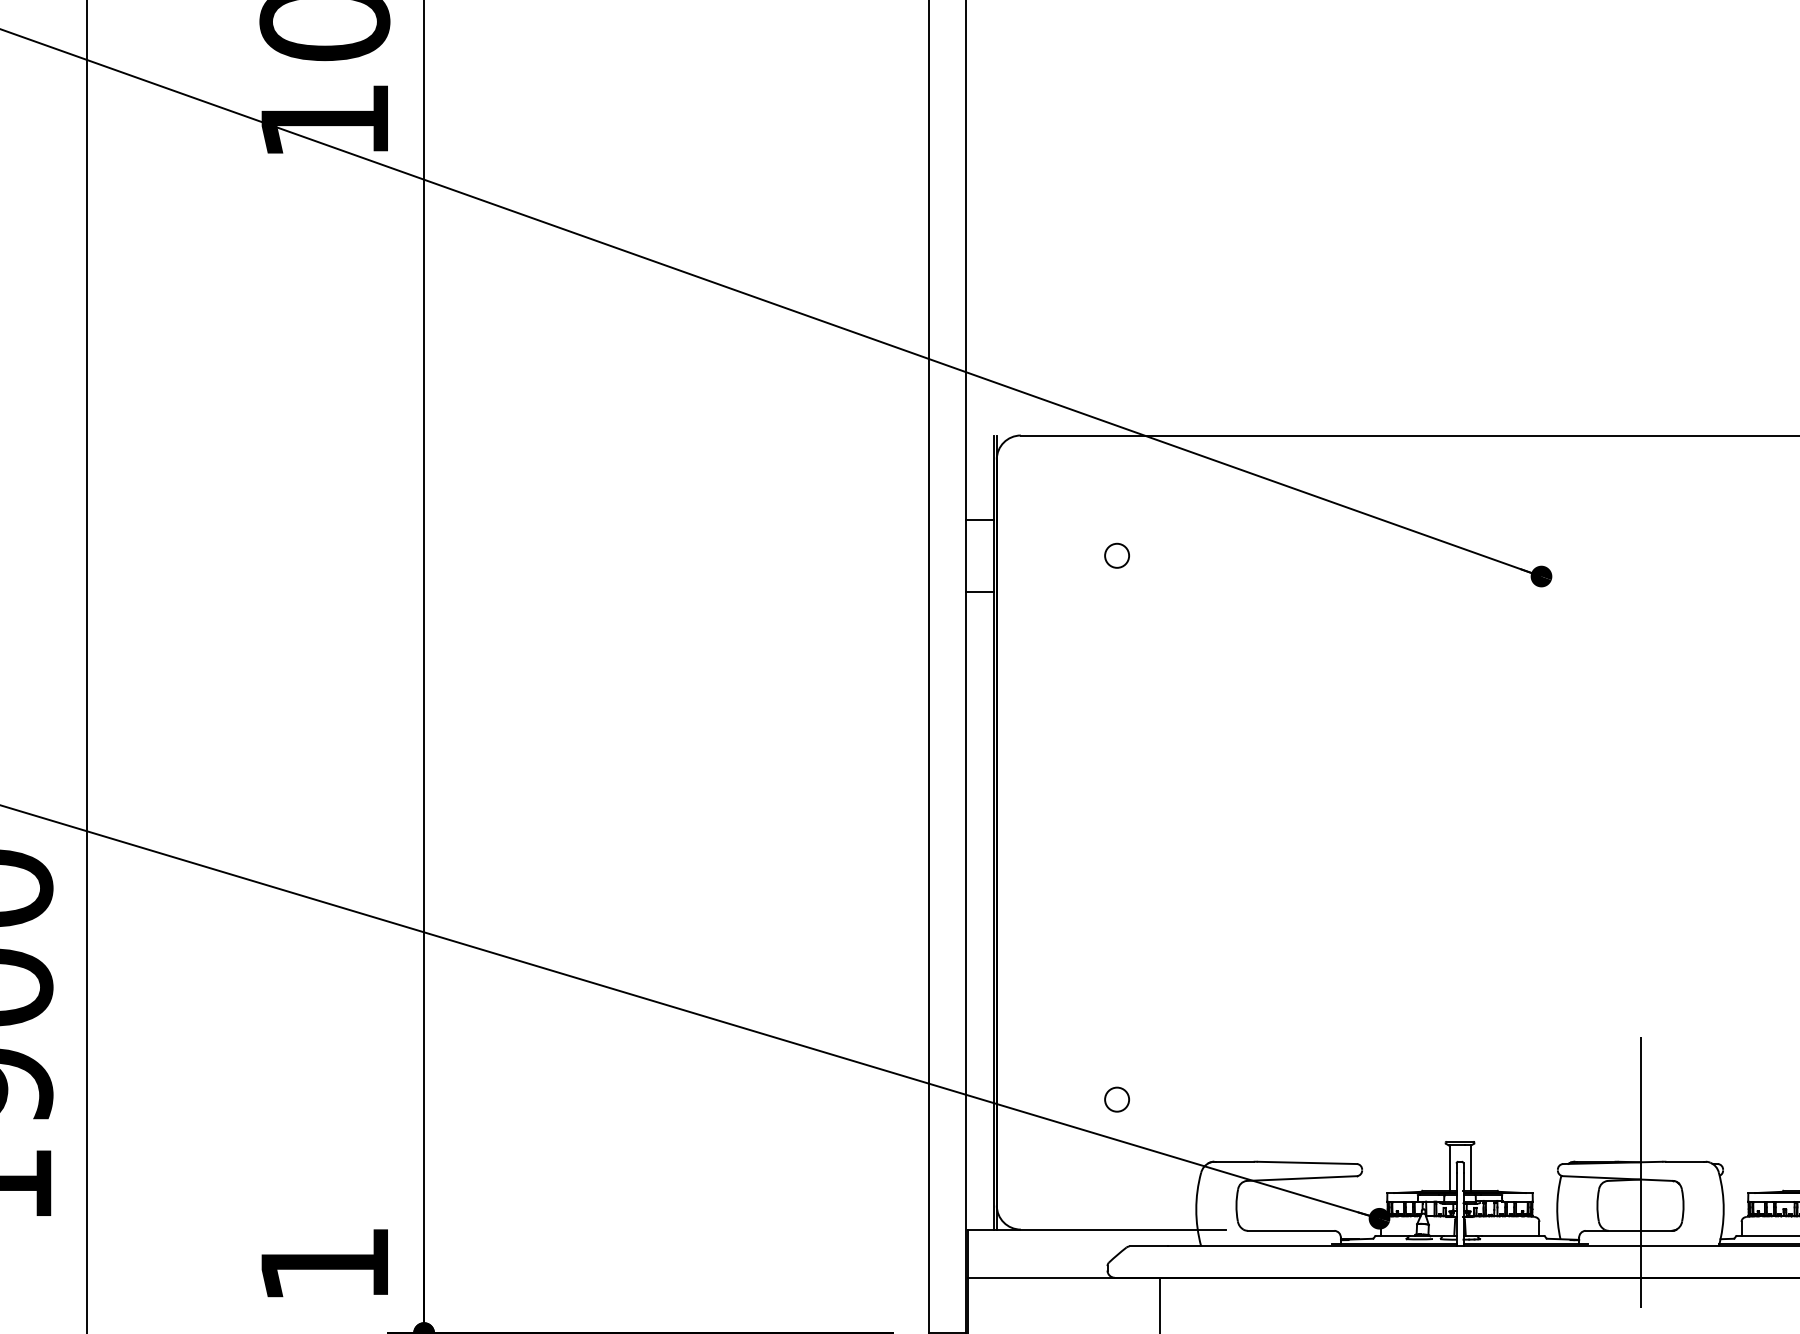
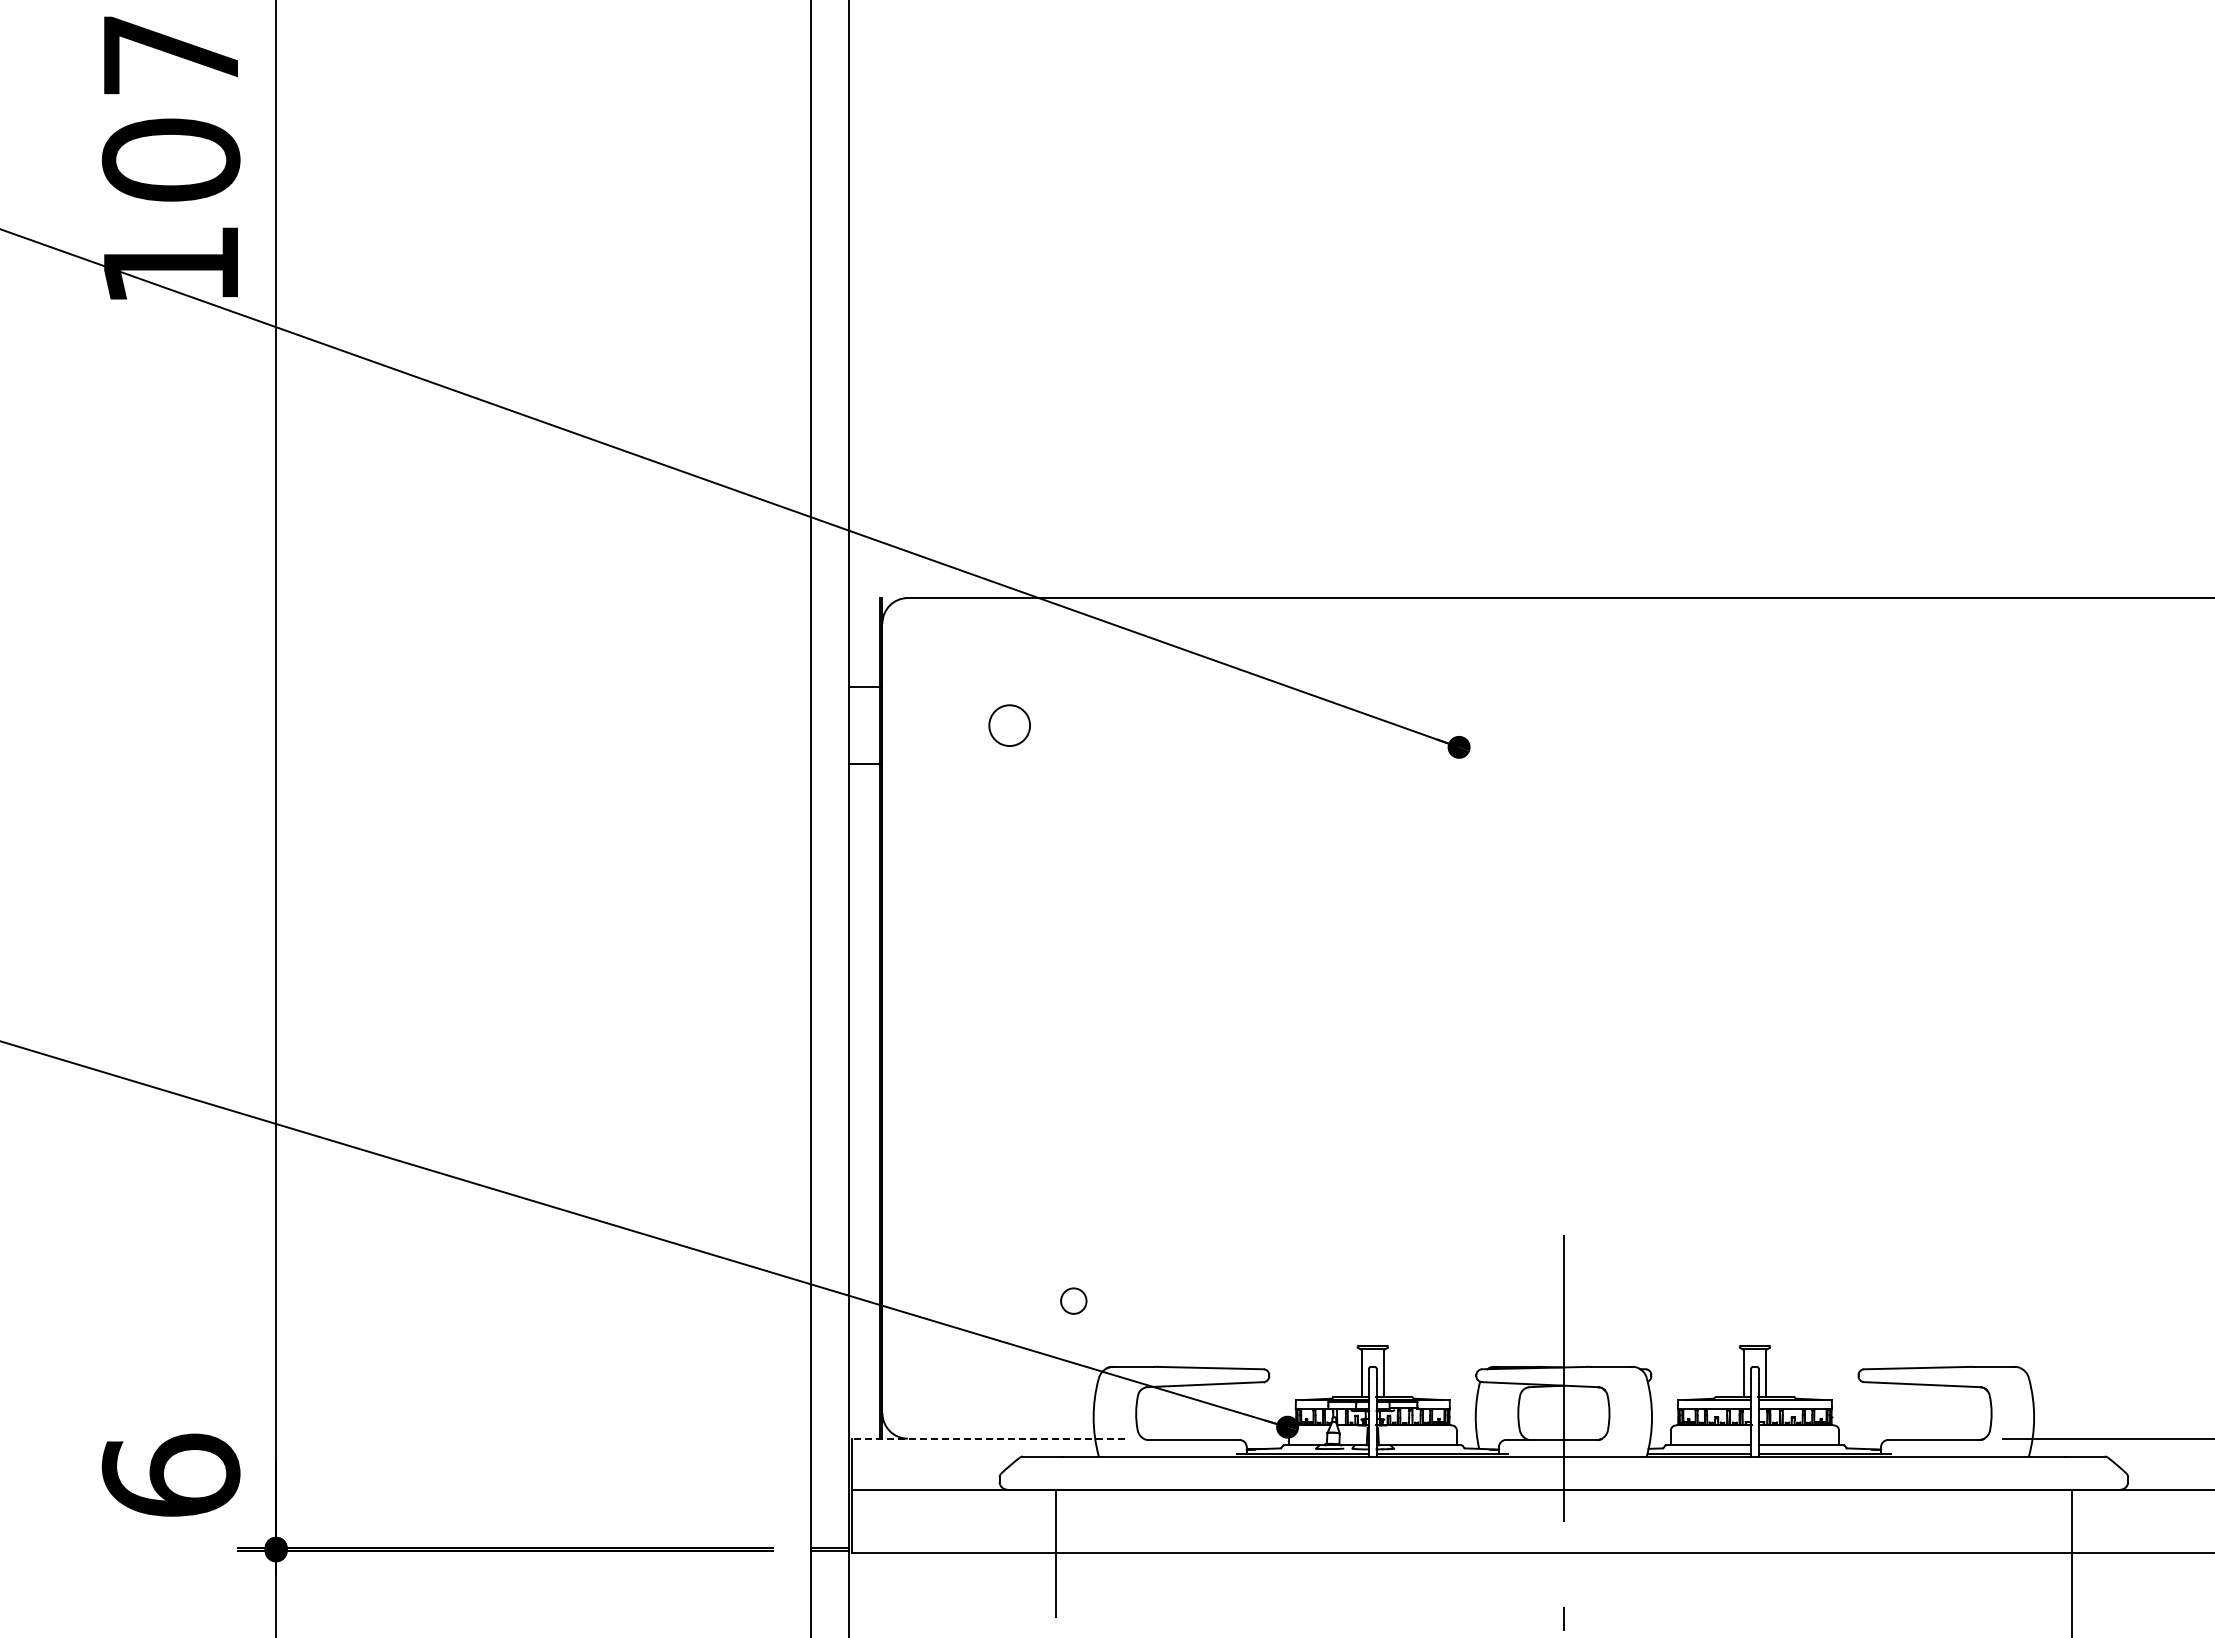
circle: (1116, 554) -> (1009, 724), size x1.6
circle: (1116, 1099) -> (1073, 1300), moved
line: (1096, 1229) -> (988, 1438), solid -> dashed
text: (324, 1263) -> (170, 1474), 1 -> 6

